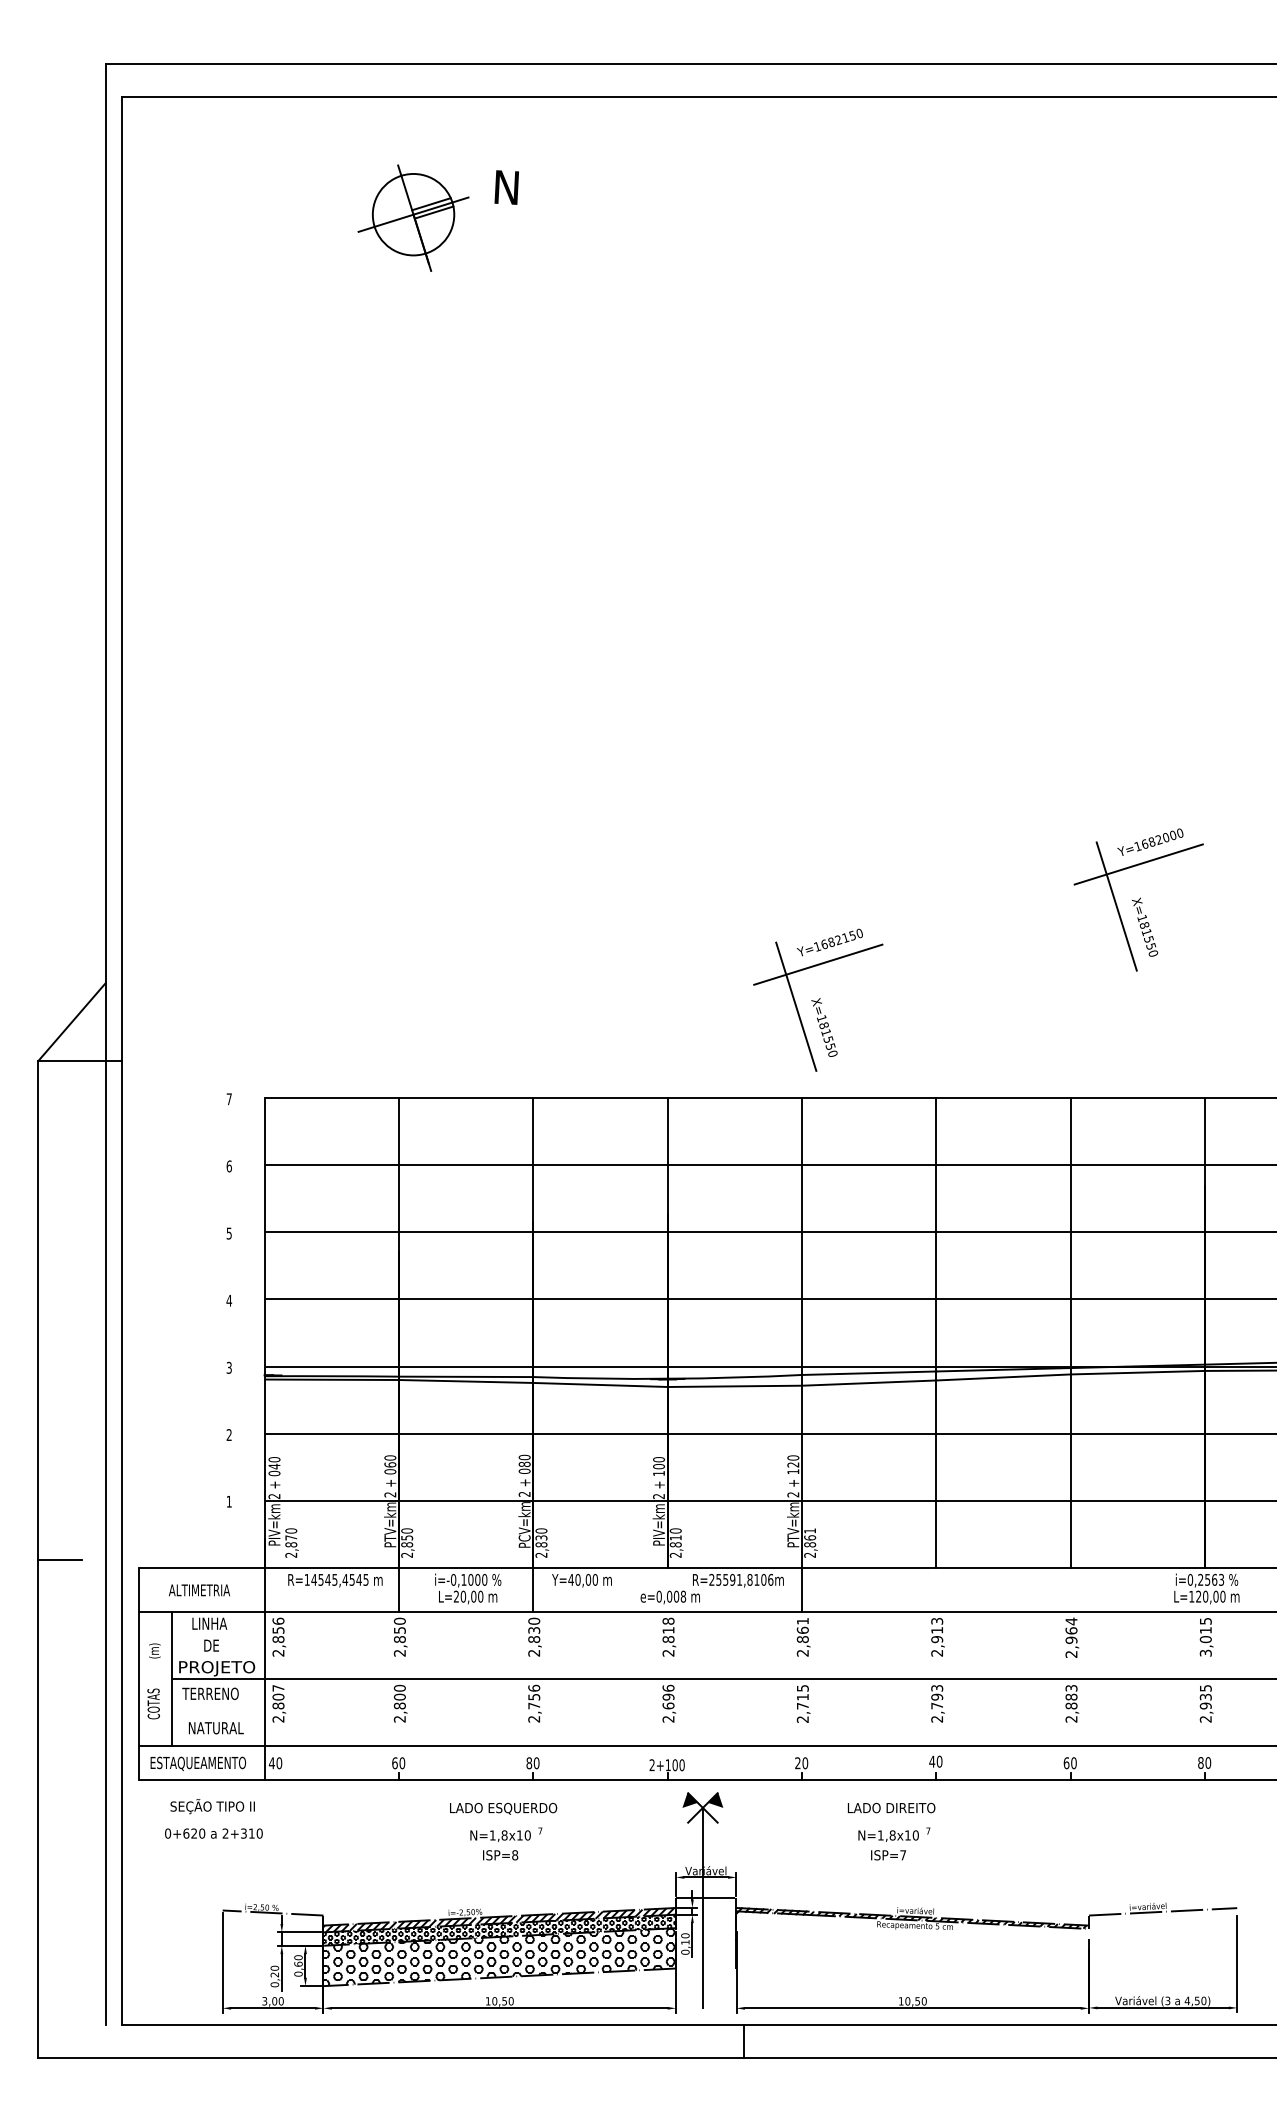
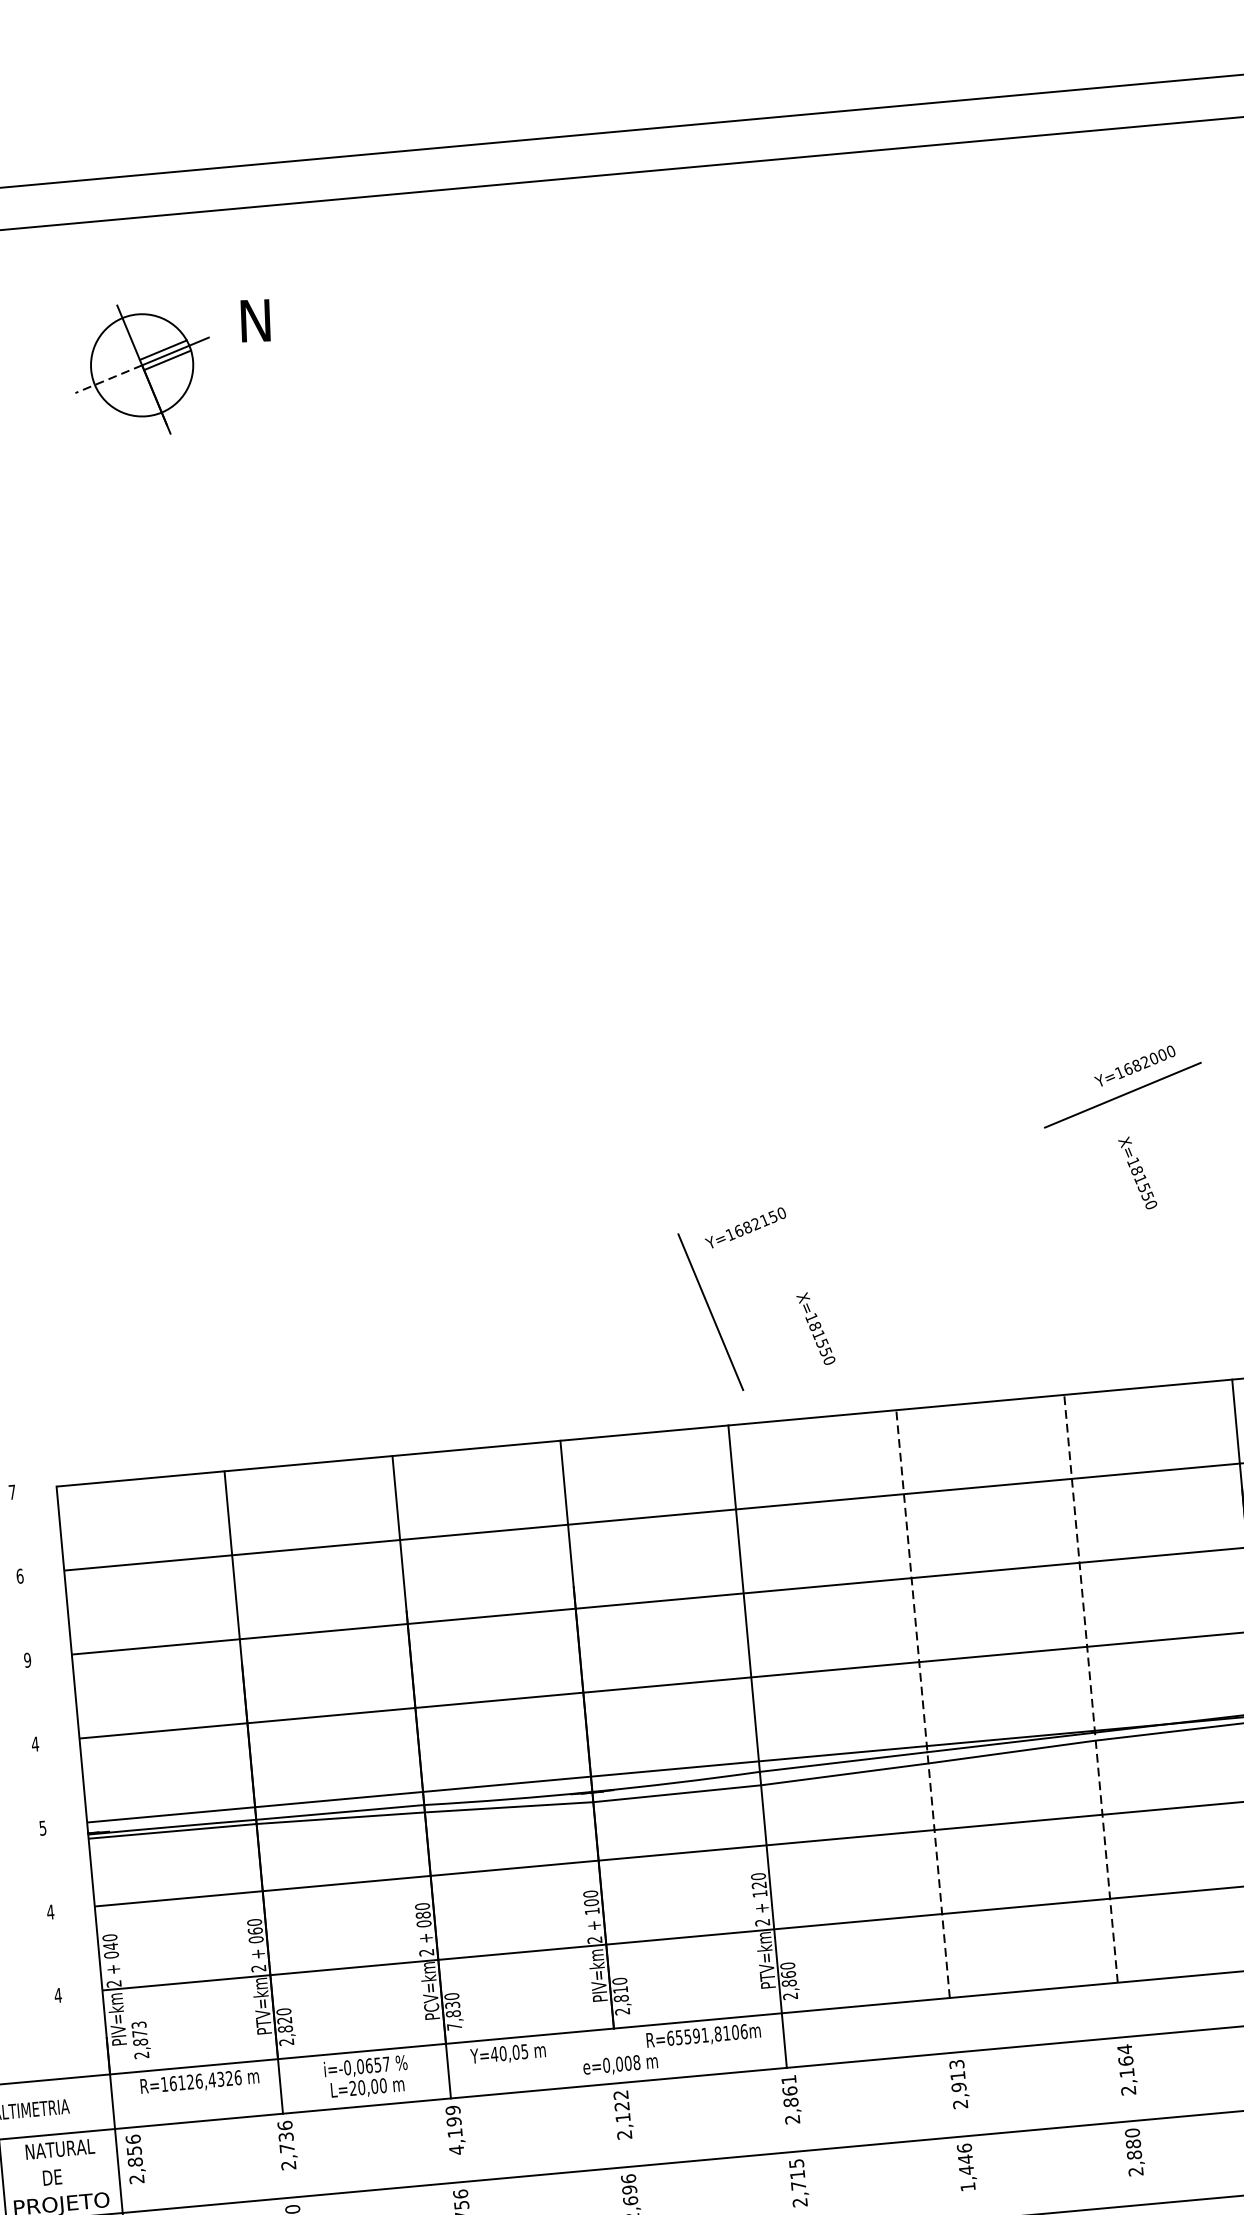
line: (386, 223) -> (109, 379), solid -> dashed
line: (1116, 906) -> (1099, 1150), removed
line: (818, 964) -> (733, 1256), removed
text: (824, 1027) -> (815, 1328), moved
text: (228, 1233) -> (26, 1660), 5 -> 9
line: (936, 1332) -> (923, 1703), solid -> dashed
line: (1070, 1332) -> (1090, 1688), solid -> dashed
text: (229, 1366) -> (43, 1826), 3 -> 5
text: (229, 1434) -> (50, 1911), 2 -> 4
text: (229, 1501) -> (58, 1995), 1 -> 4
text: (291, 1530) -> (139, 2024), 2,870 -> 2,873
text: (810, 1530) -> (788, 1965), 2,861 -> 2,860
text: (407, 1537) -> (285, 2019), 2,850 -> 2,820
text: (541, 1554) -> (454, 2025), 2,830 -> 7,830
text: (339, 1579) -> (204, 2080), R=14545,4545 -> R=16126,4326
text: (474, 1579) -> (373, 2064), i=-0,1000 -> i=-0,0657
text: (594, 1579) -> (523, 2051), Y=40,00 -> Y=40,05
text: (711, 1579) -> (669, 2037), R=25591,8106m -> R=65591,8106m
text: (220, 1623) -> (61, 2148), LINHA -> NATURAL
text: (399, 1630) -> (285, 2137), 2,850 -> 2,736
text: (668, 1630) -> (622, 2106), 2,818 -> 2,122
text: (534, 1637) -> (455, 2130), 2,830 -> 4,199
text: (1071, 1639) -> (1126, 2071), 2,964 -> 2,164
text: (1071, 1687) -> (1132, 2131), 2,883 -> 2,880
text: (937, 1703) -> (966, 2167), 2,793 -> 1,446

